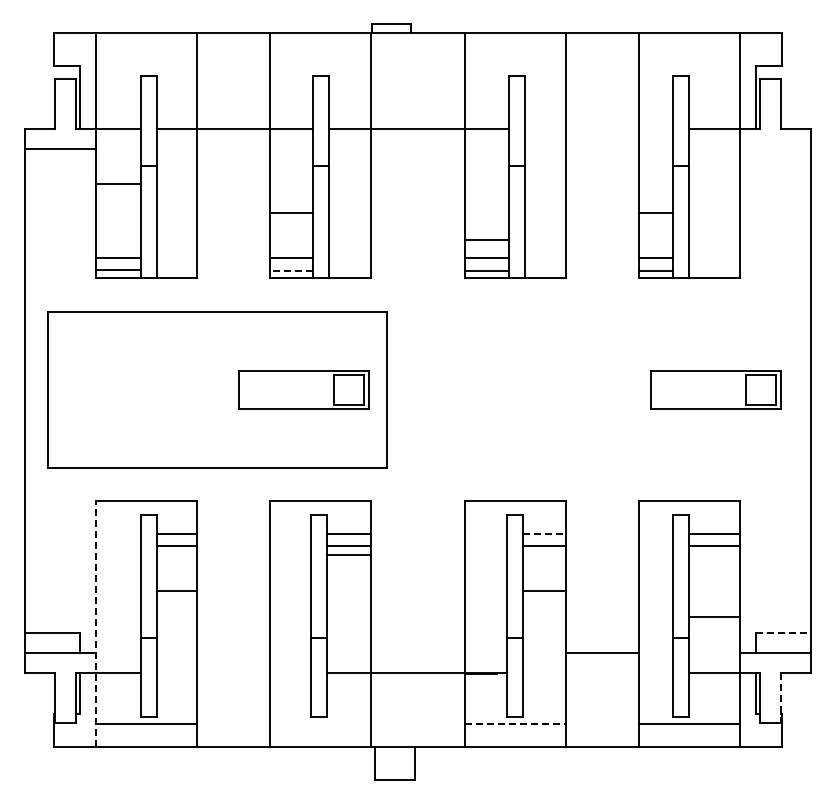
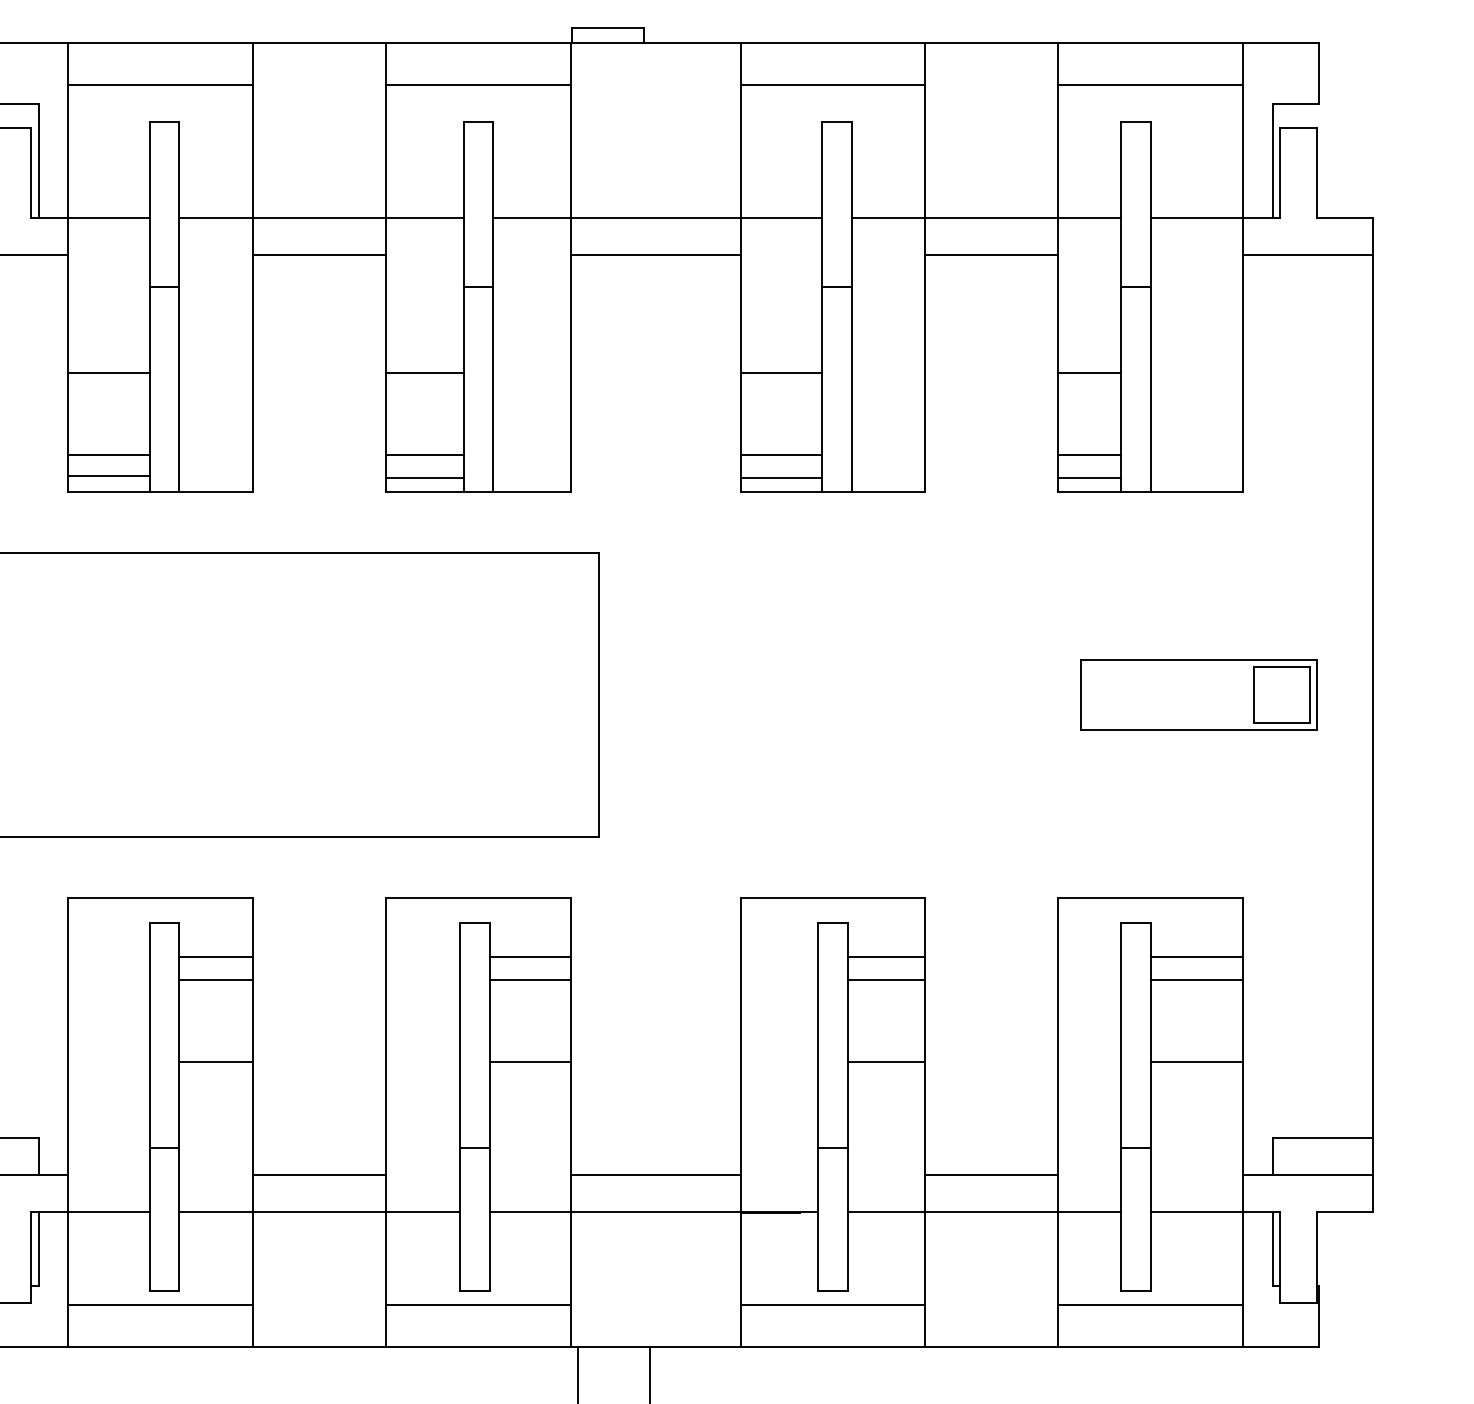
line: (146, 55) -> (160, 85), added
line: (320, 55) -> (477, 85), added
line: (514, 55) -> (831, 85), added
line: (689, 55) -> (1151, 85), added
line: (599, 128) -> (986, 218), added
line: (233, 148) -> (319, 254), added
line: (417, 148) -> (654, 254), added
line: (601, 148) -> (990, 254), added
line: (775, 148) -> (1307, 254), added
line: (117, 184) -> (107, 373), moved
line: (486, 240) -> (780, 373), moved
line: (290, 270) -> (423, 477), dashed -> solid
part: (303, 389) -> (446, 694), removed
line: (545, 533) -> (888, 957), dashed -> solid
line: (348, 554) -> (529, 1061), moved
line: (714, 616) -> (1196, 1061), moved
line: (95, 624) -> (67, 1123), dashed -> solid
line: (784, 632) -> (1324, 1137), dashed -> solid
line: (233, 653) -> (319, 1175), added
line: (417, 653) -> (654, 1175), added
line: (233, 673) -> (319, 1212), added
line: (598, 673) -> (985, 1212), added
line: (780, 698) -> (1317, 1258), dashed -> solid
line: (320, 724) -> (477, 1305), added
line: (515, 724) -> (833, 1305), dashed -> solid

